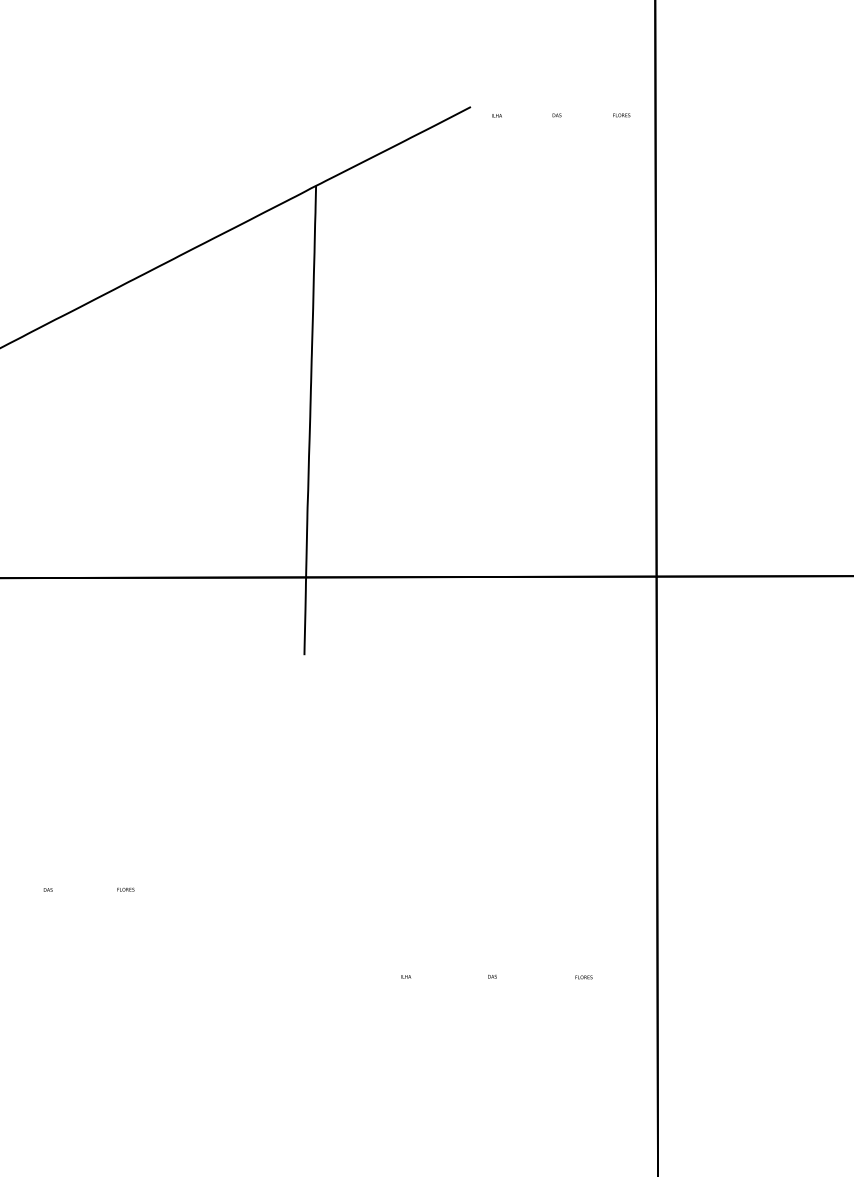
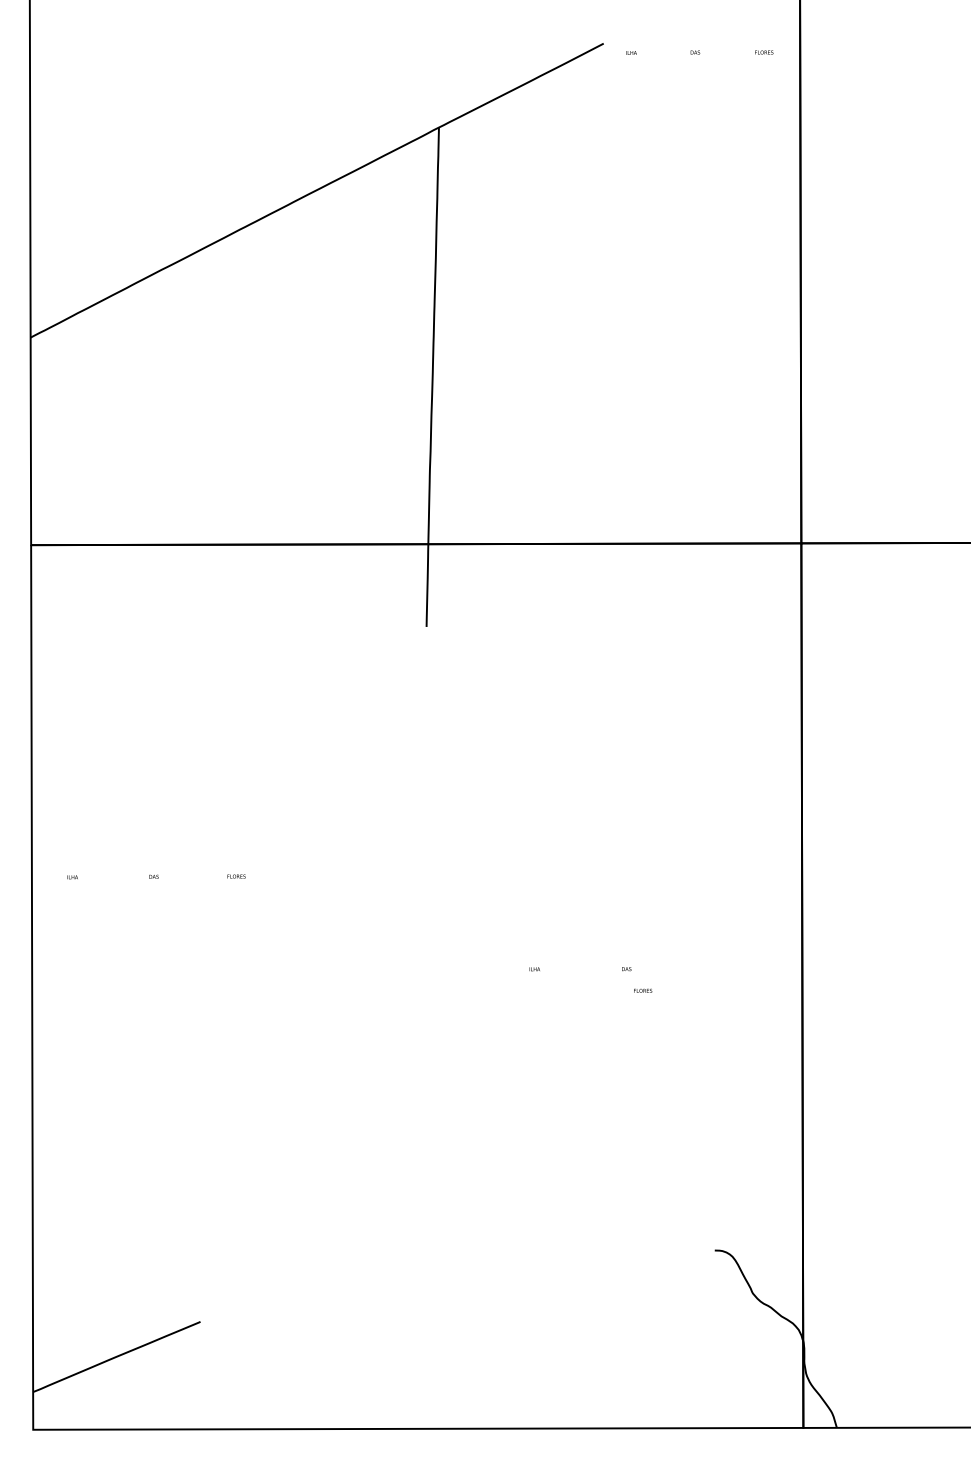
text: (584, 977) -> (643, 990), moved

